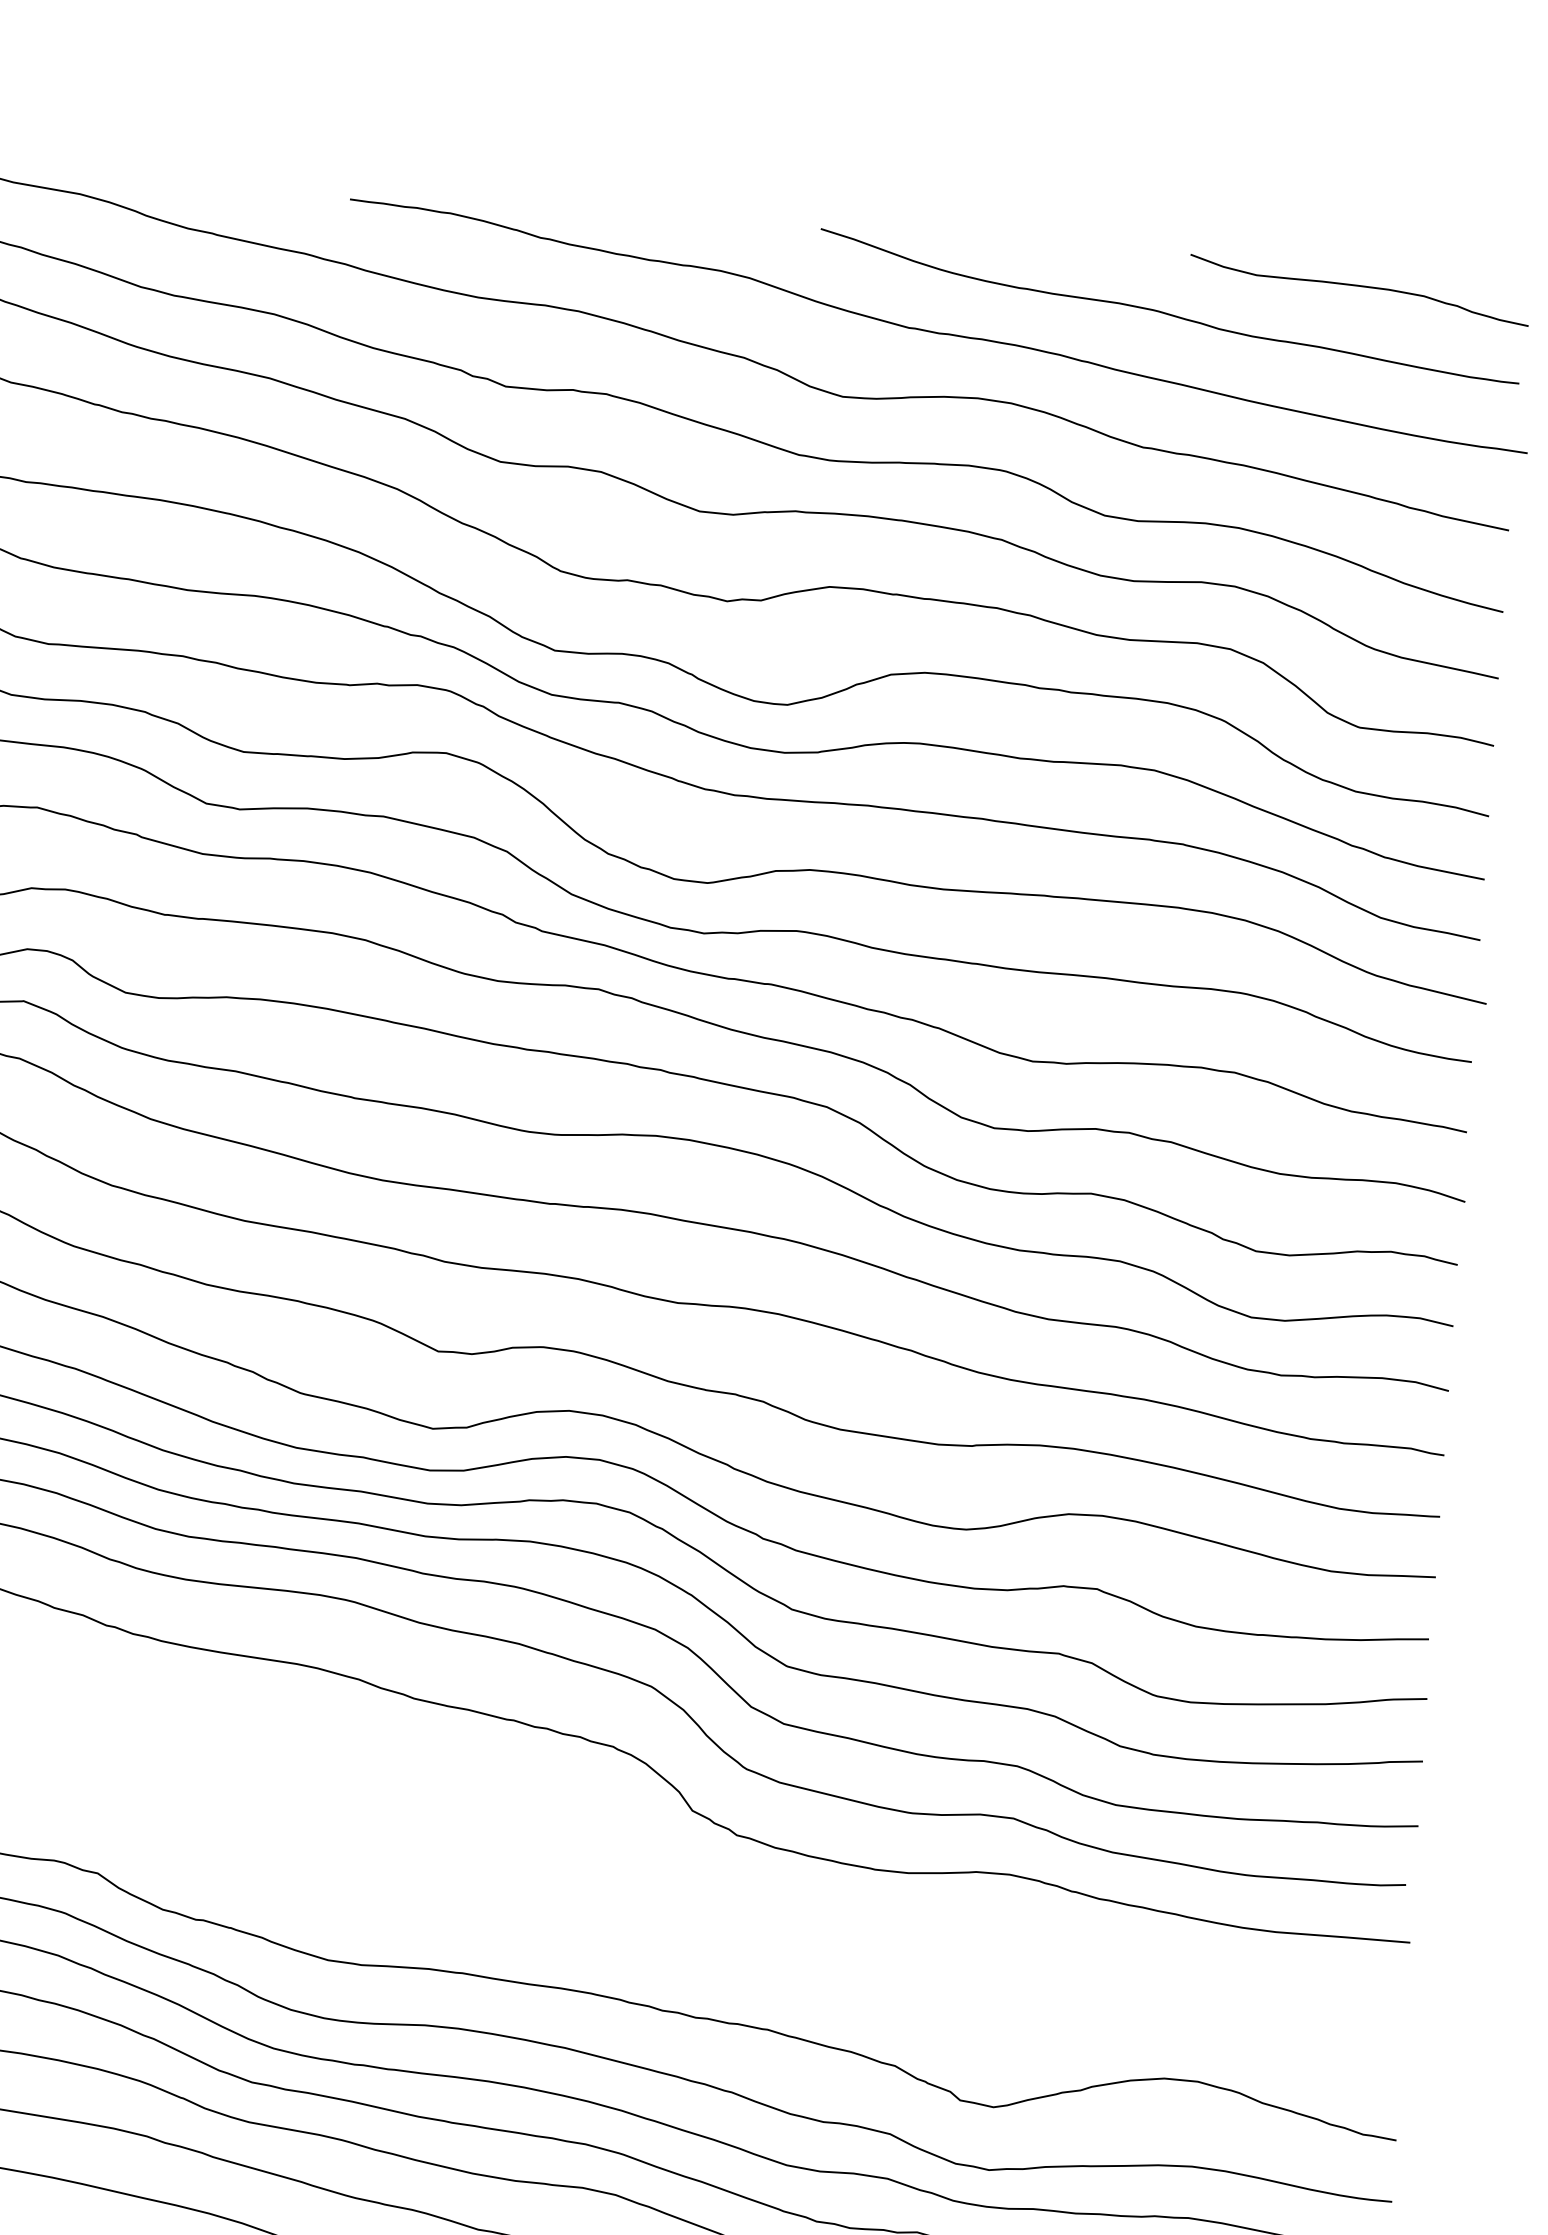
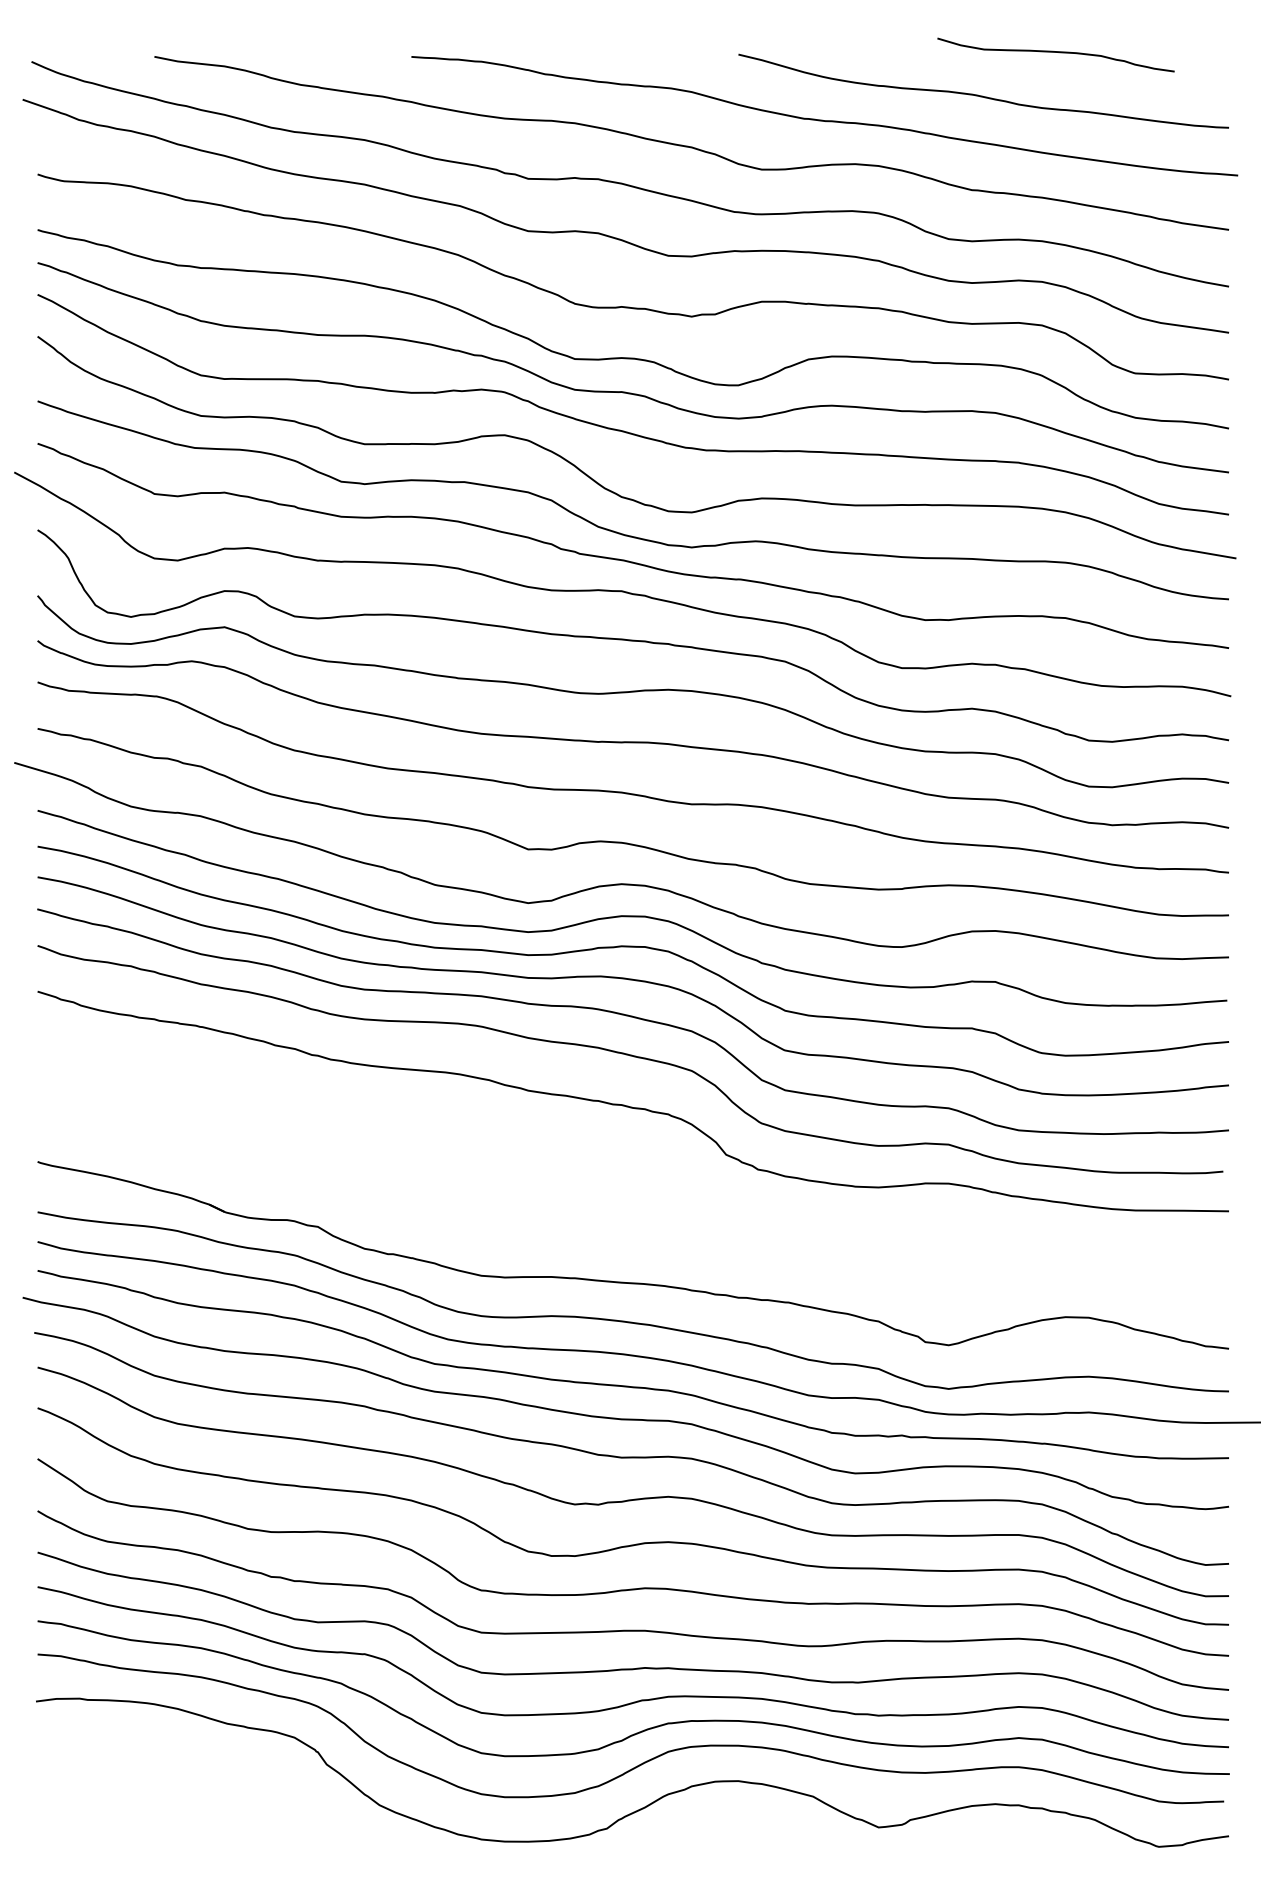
curve: (1359, 286) -> (1055, 52), moved

